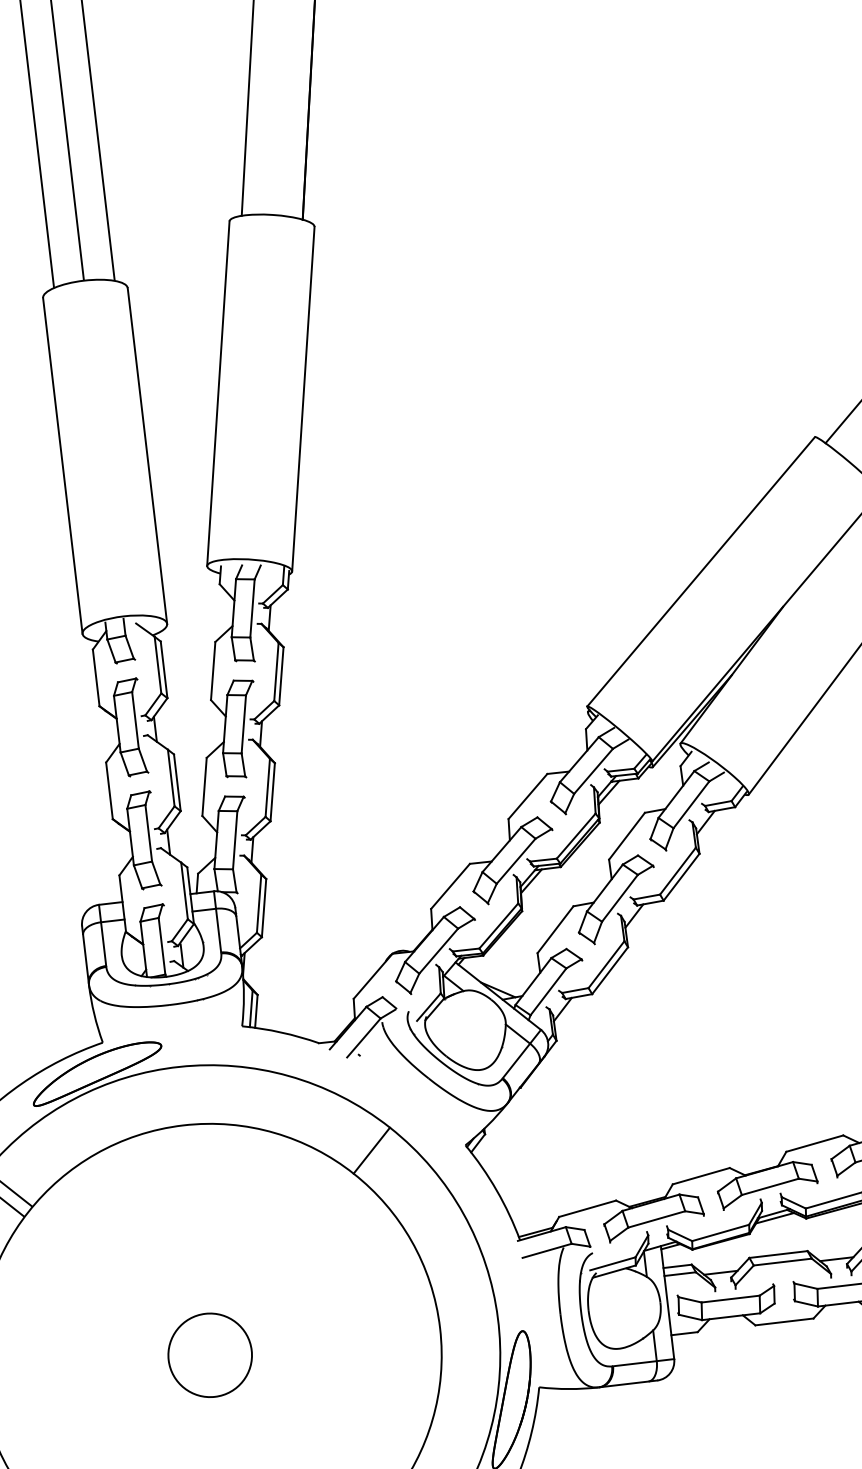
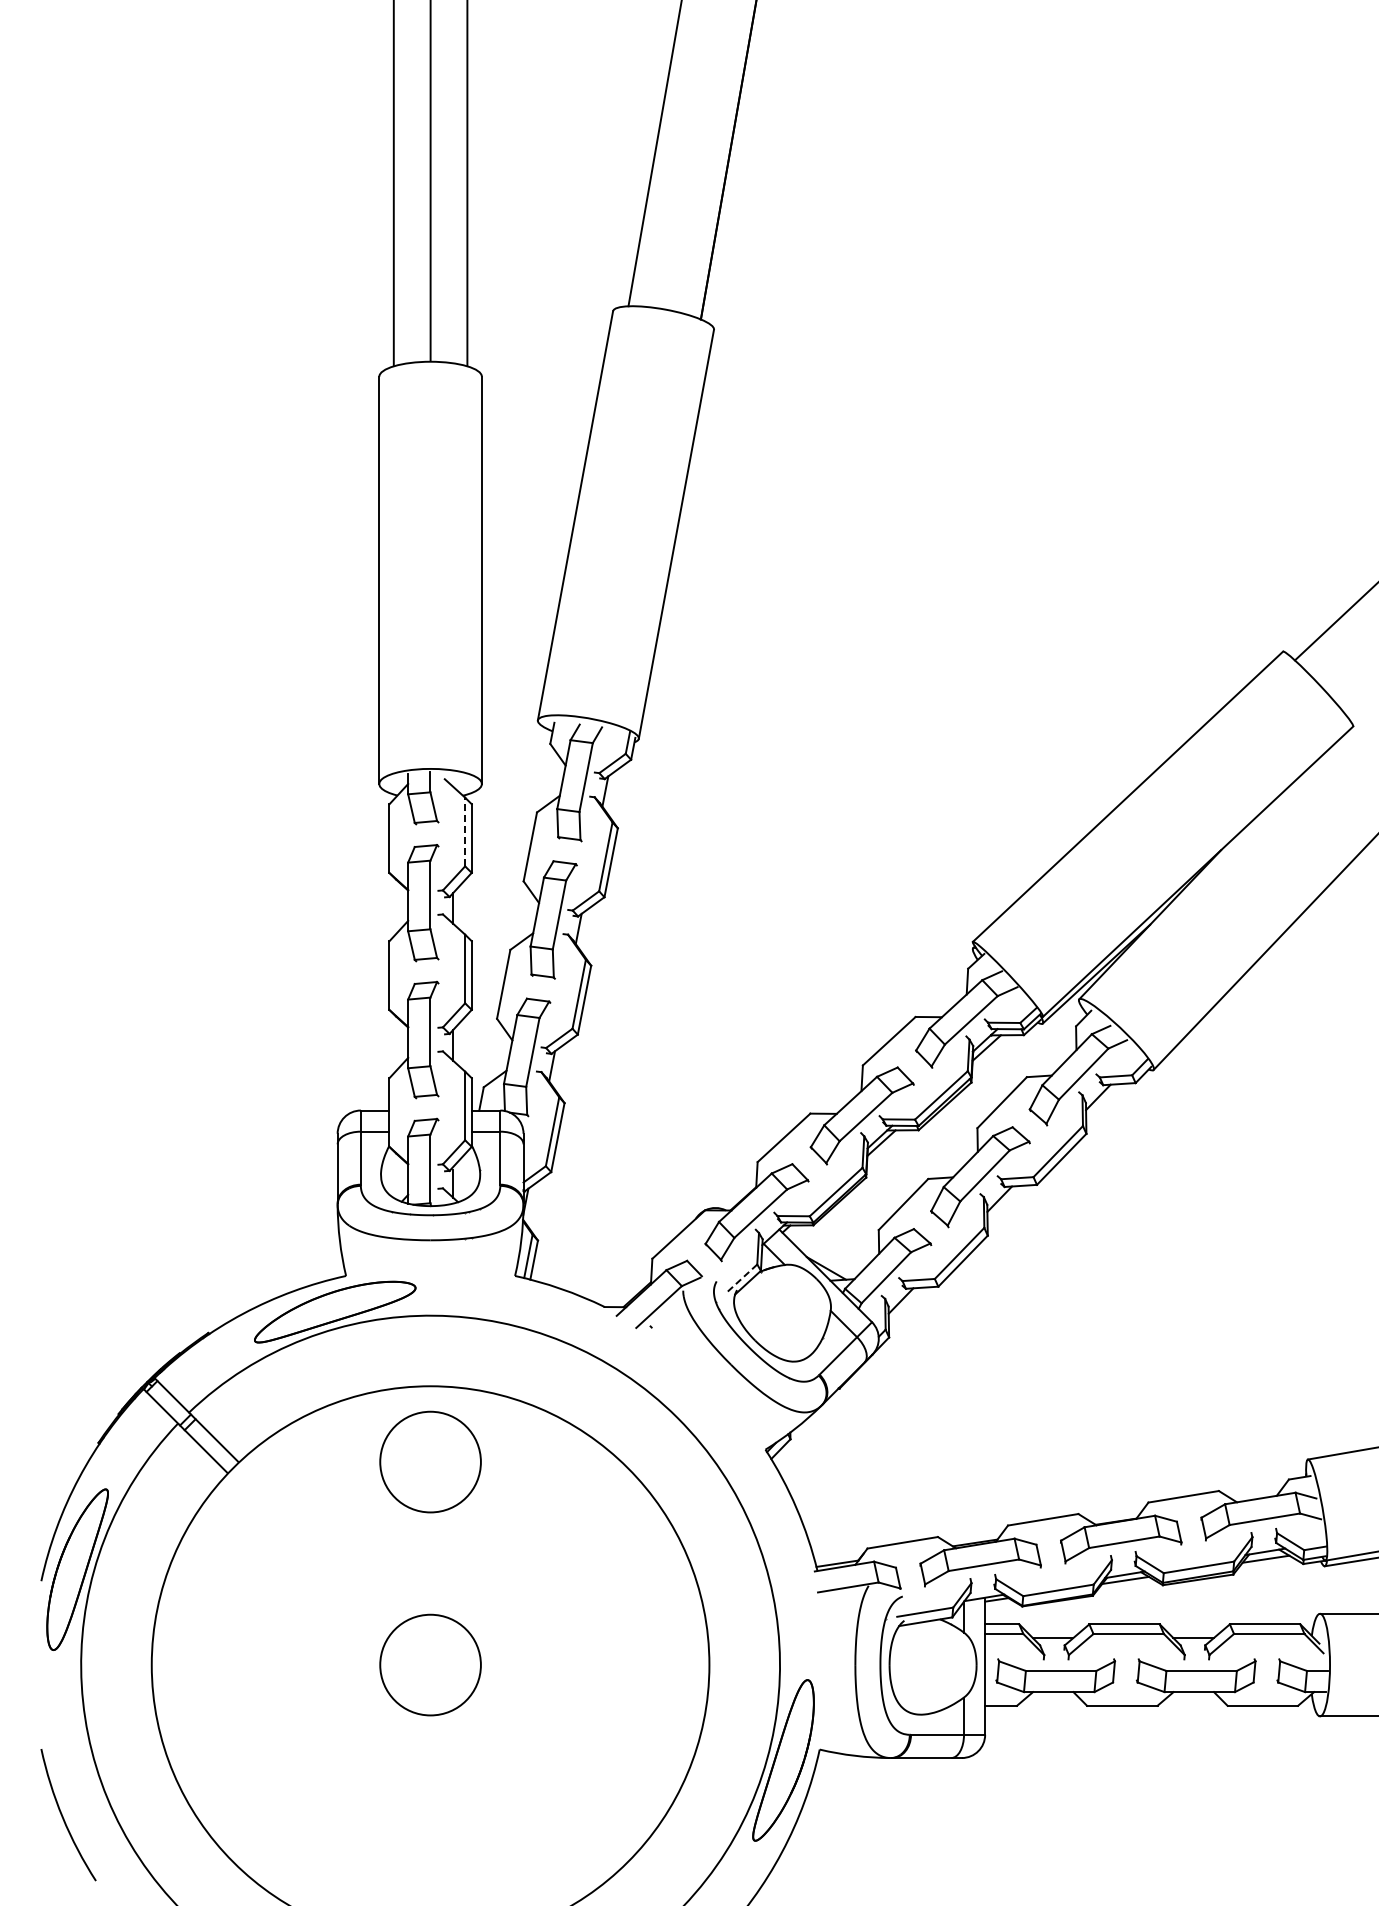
line: (158, 664) -> (465, 831), solid -> dashed
line: (429, 1007) -> (741, 1279), solid -> dashed
line: (371, 1150) -> (652, 1442), removed
circle: (190, 1187) -> (430, 1461), added

